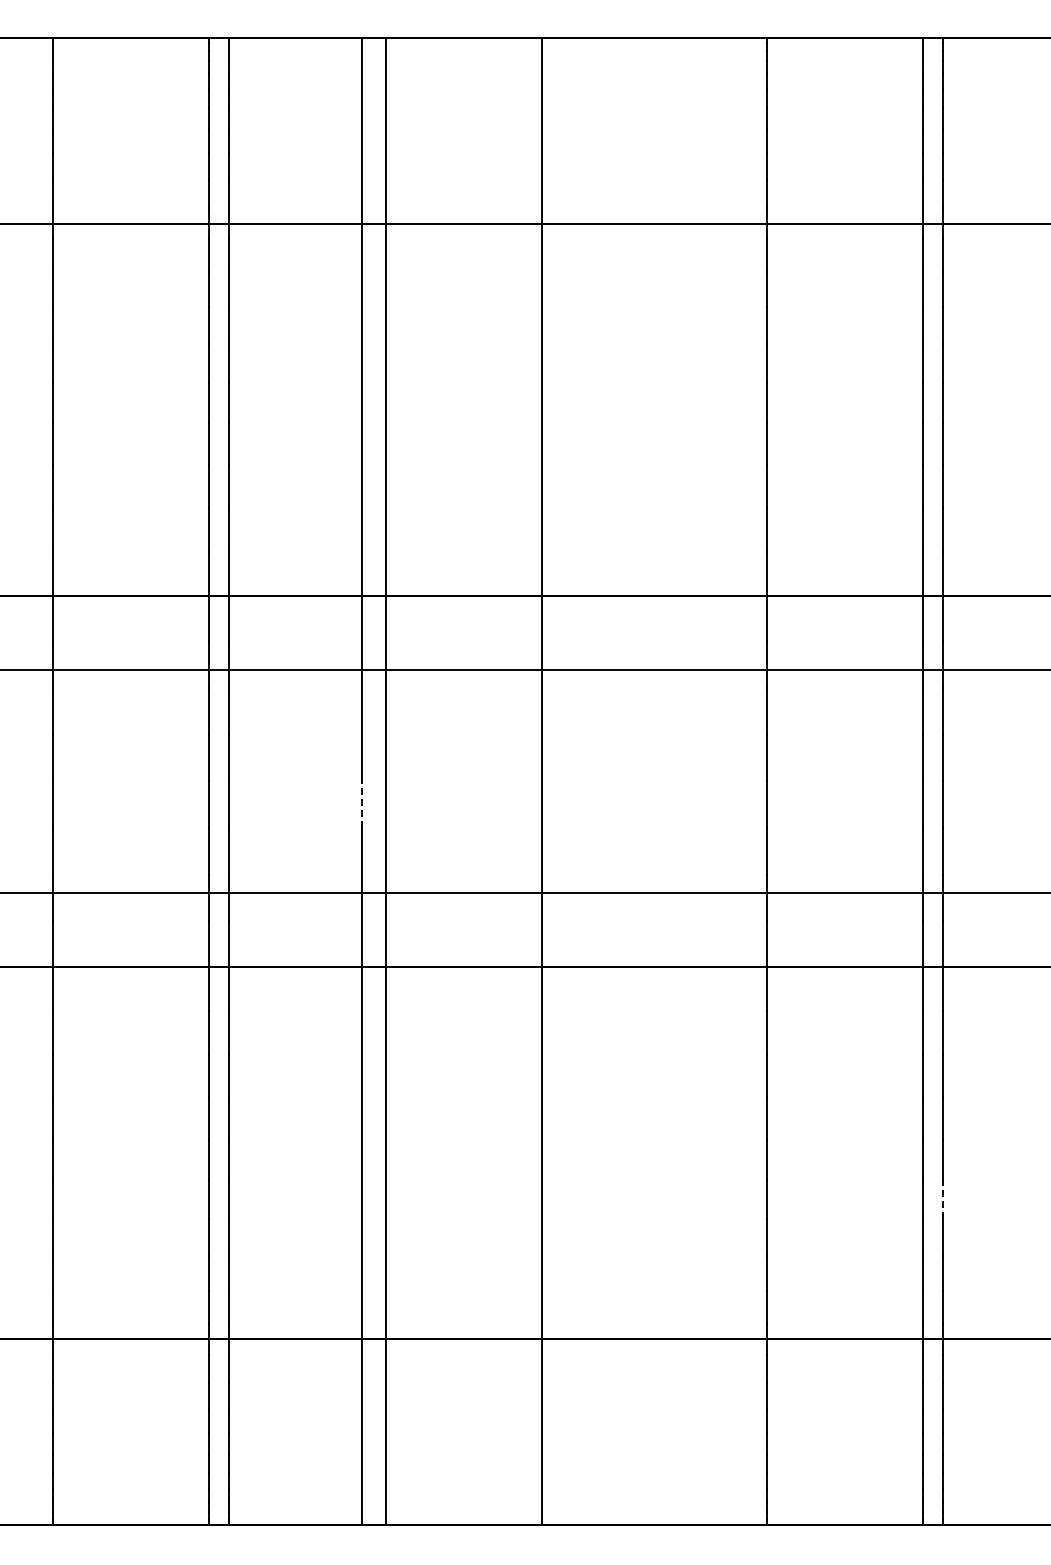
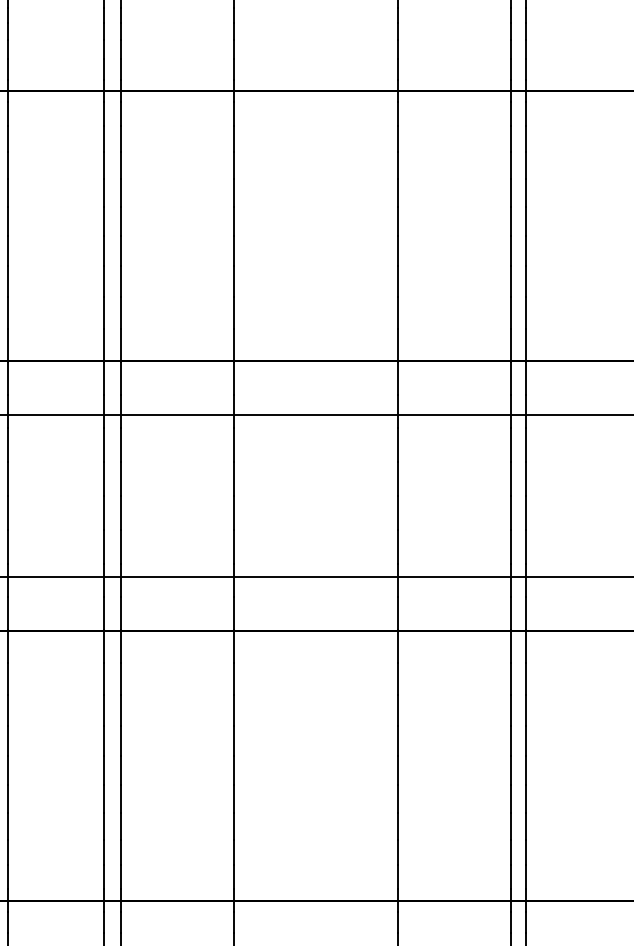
line: (362, 804) -> (104, 512), dashed -> solid
line: (943, 1198) -> (525, 798), dashed -> solid

